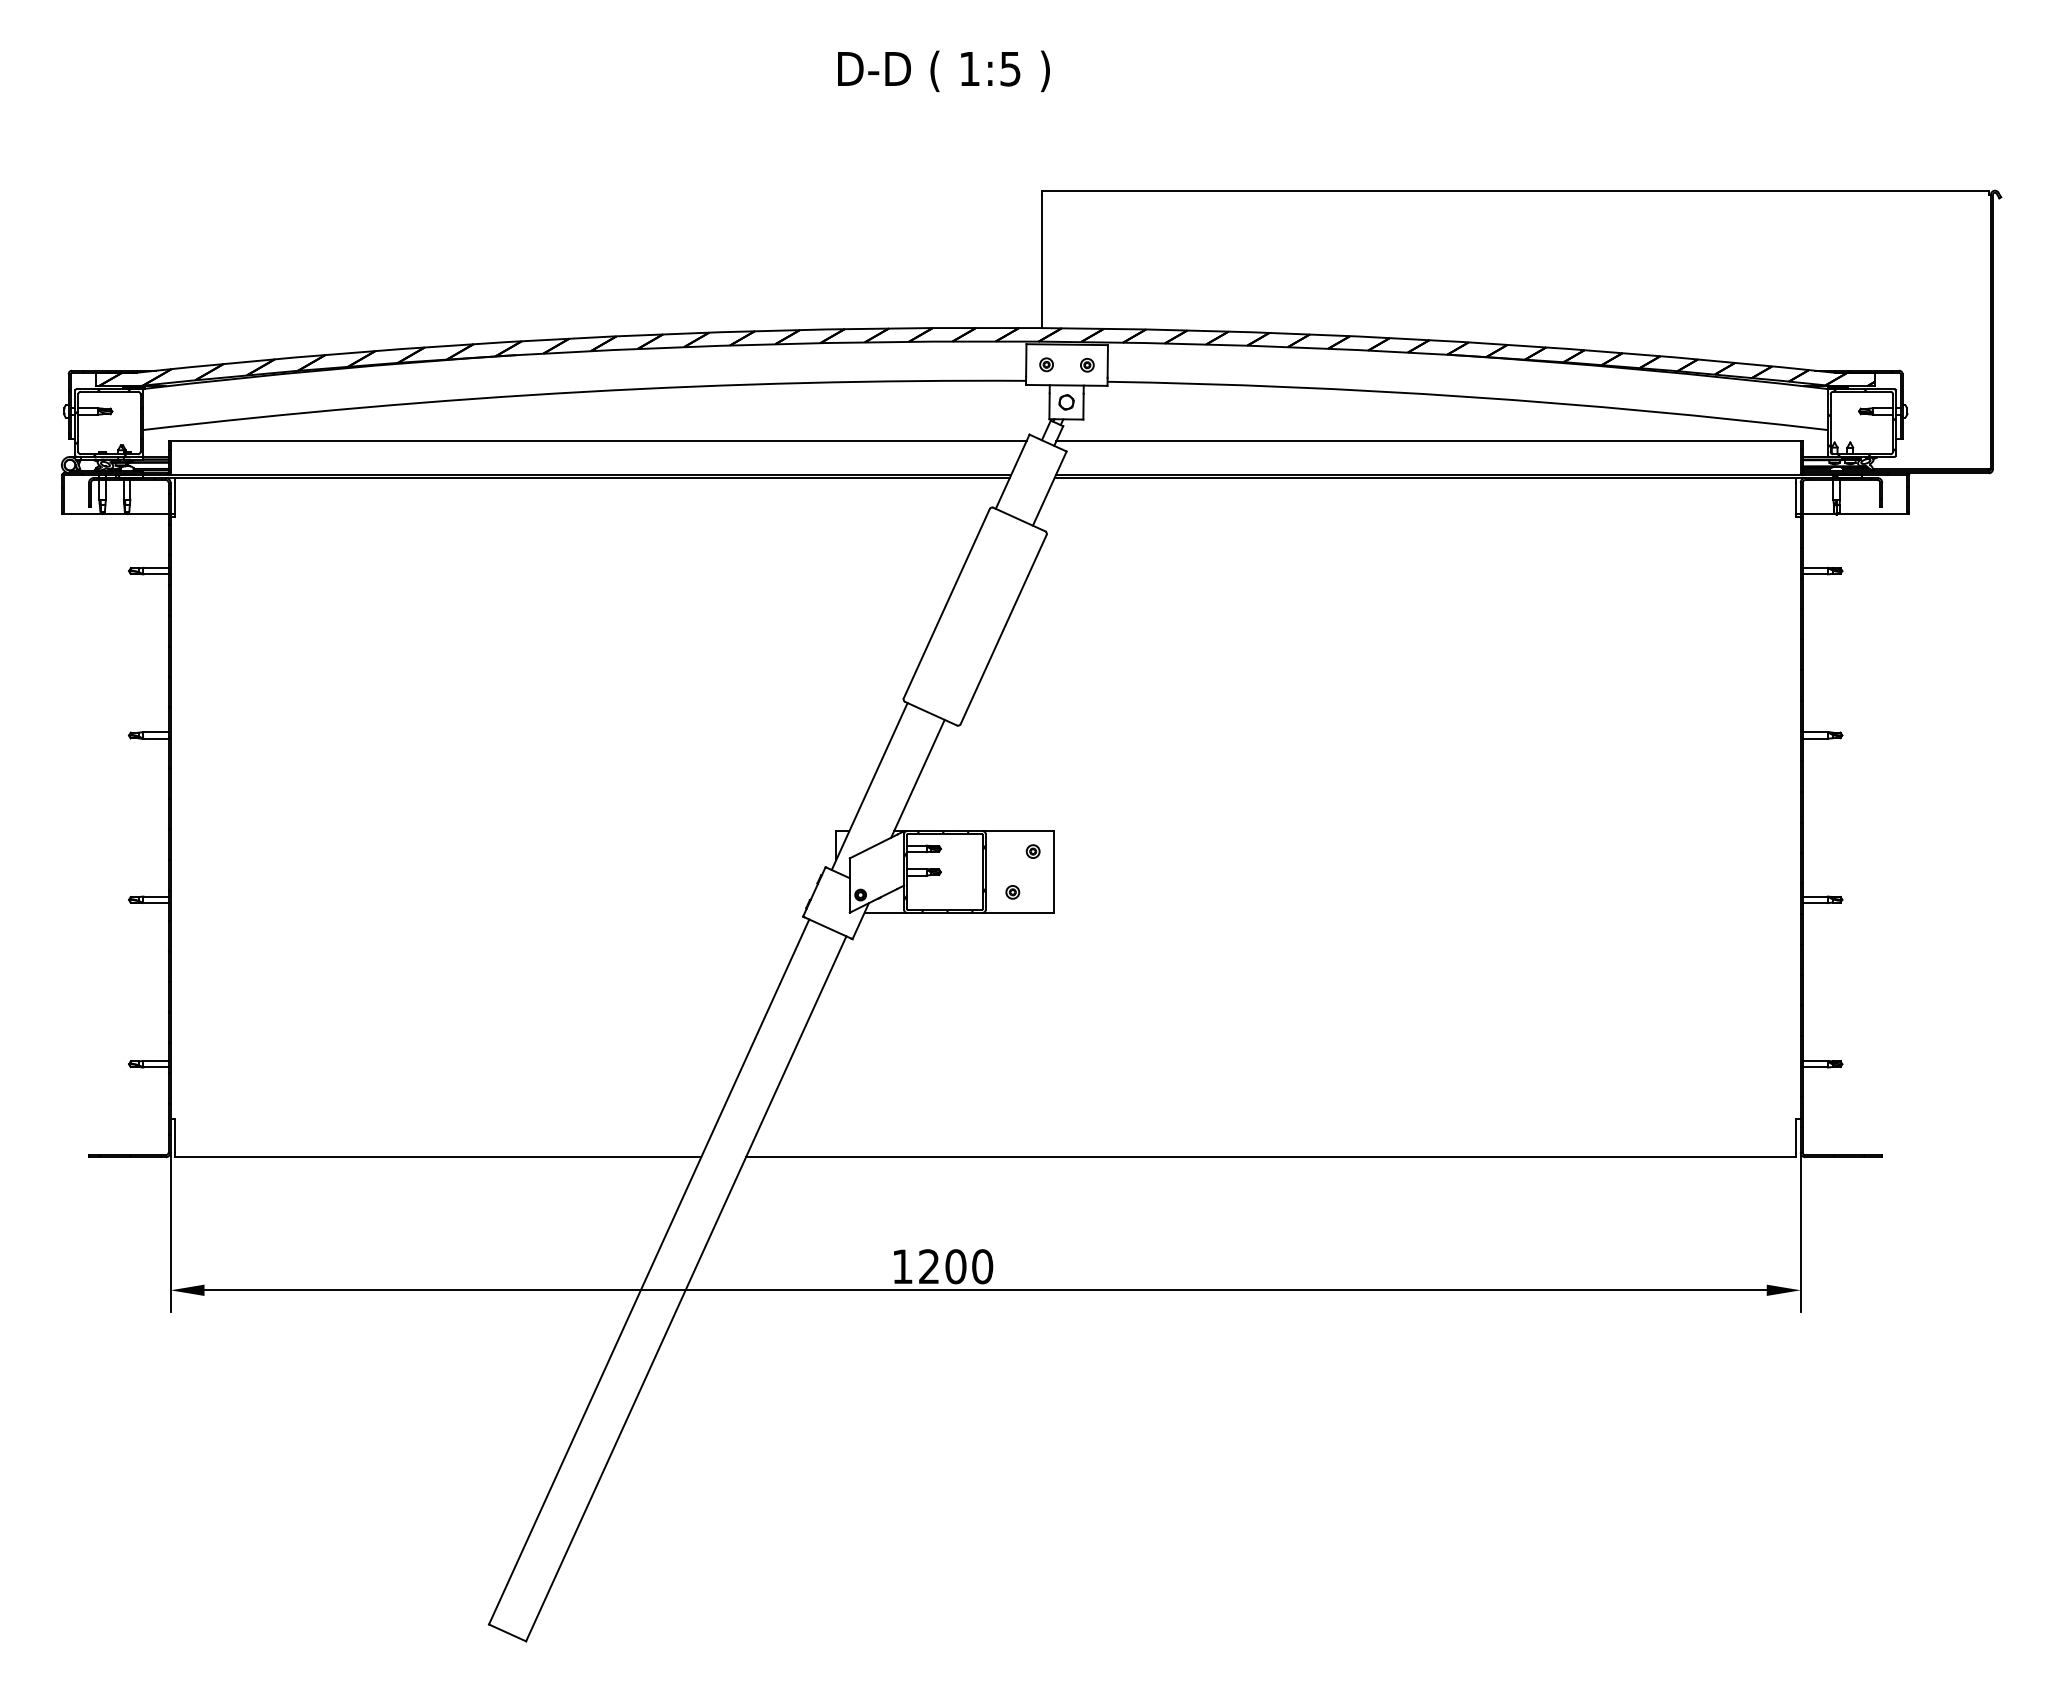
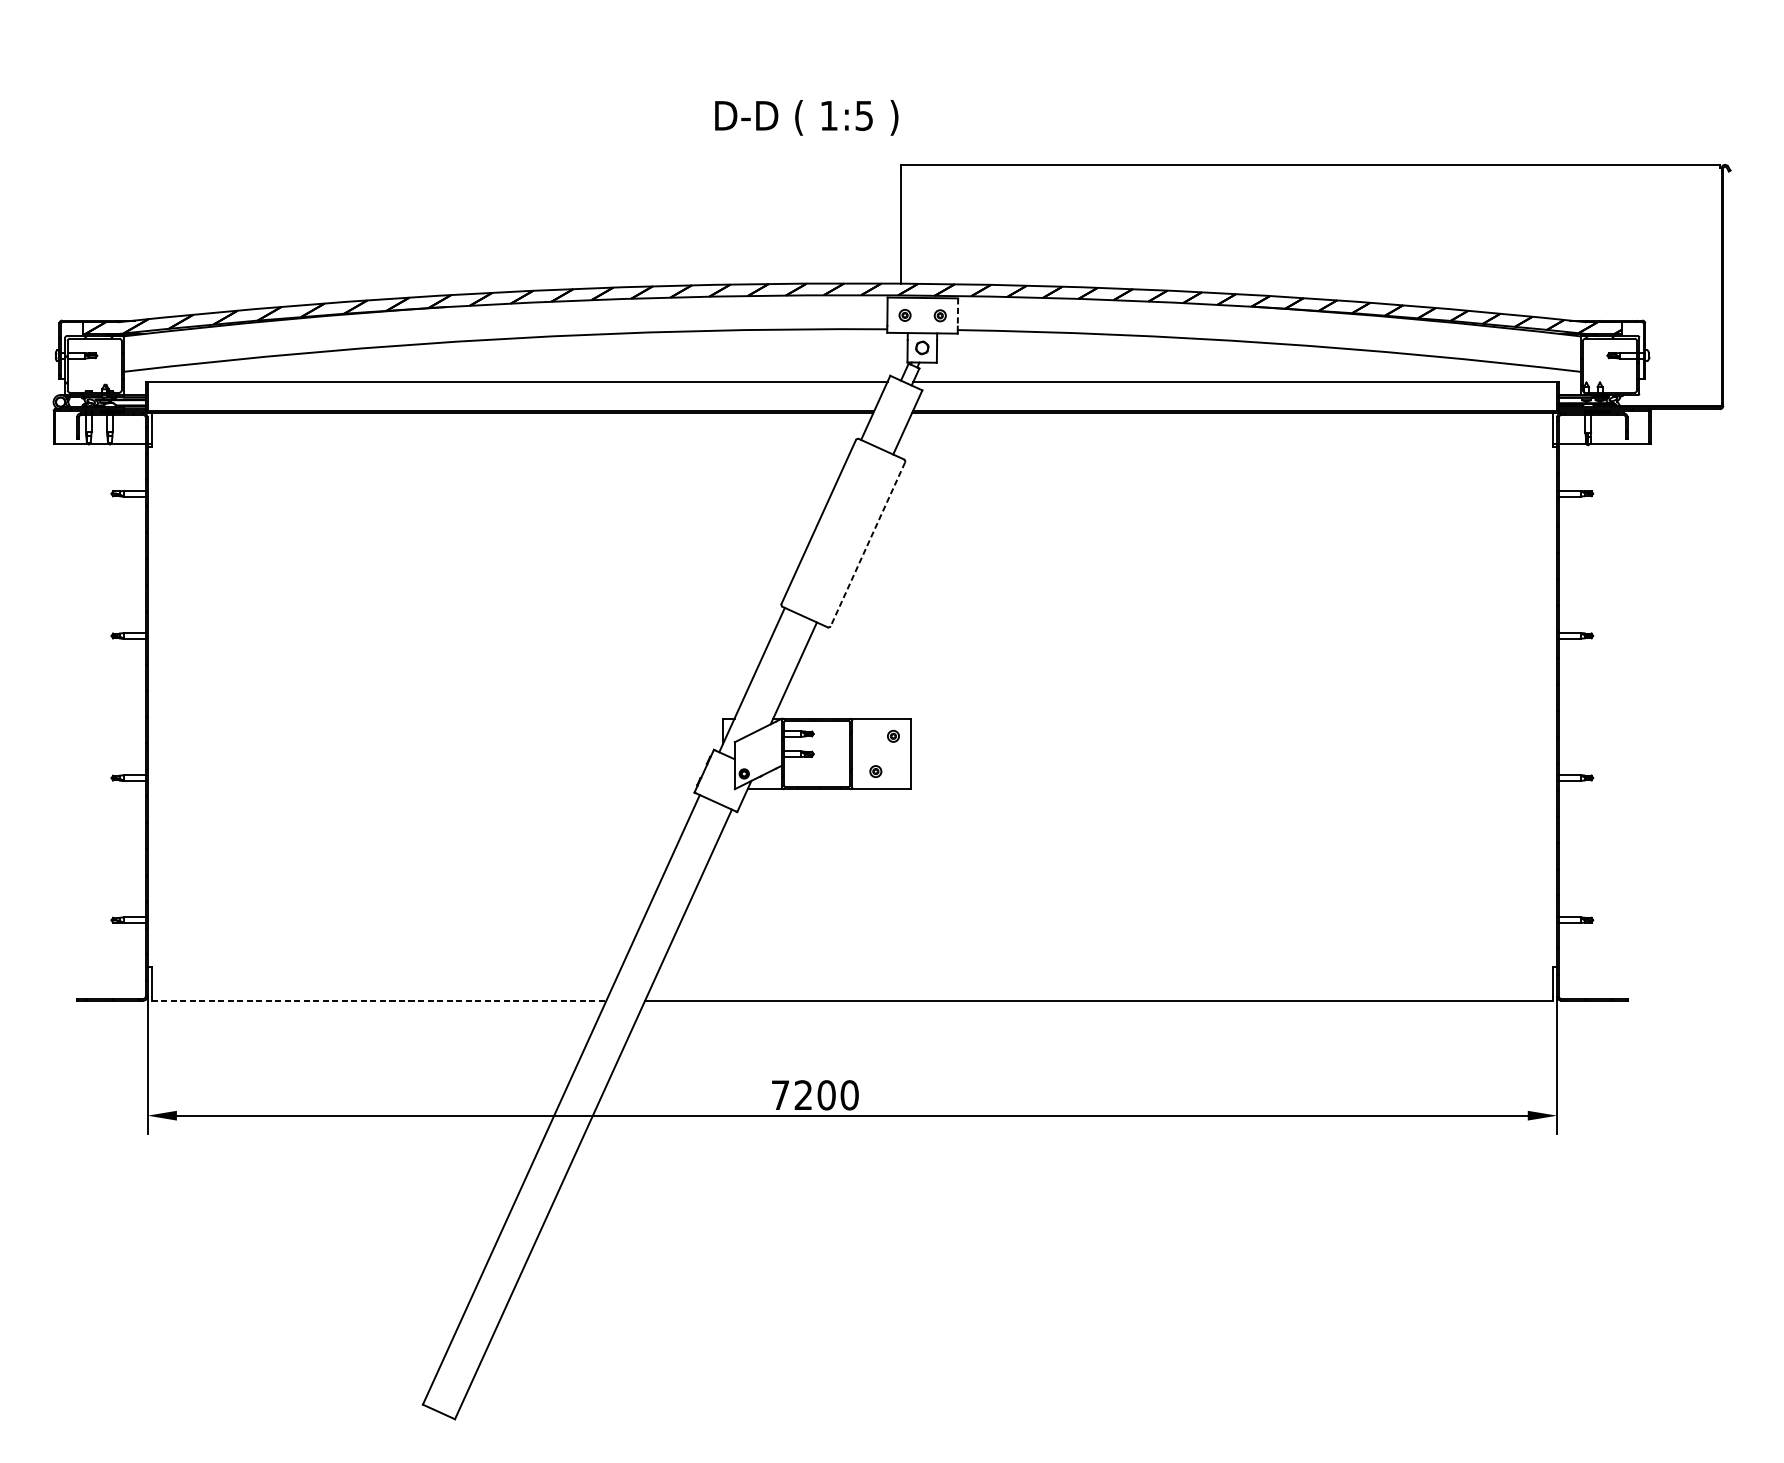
text: (943, 71) -> (806, 117), moved
line: (1107, 361) -> (957, 312), solid -> dashed
line: (1003, 629) -> (867, 544), solid -> dashed
line: (438, 1157) -> (379, 1000), solid -> dashed
text: (902, 1266) -> (780, 1095), 1200 -> 7200

